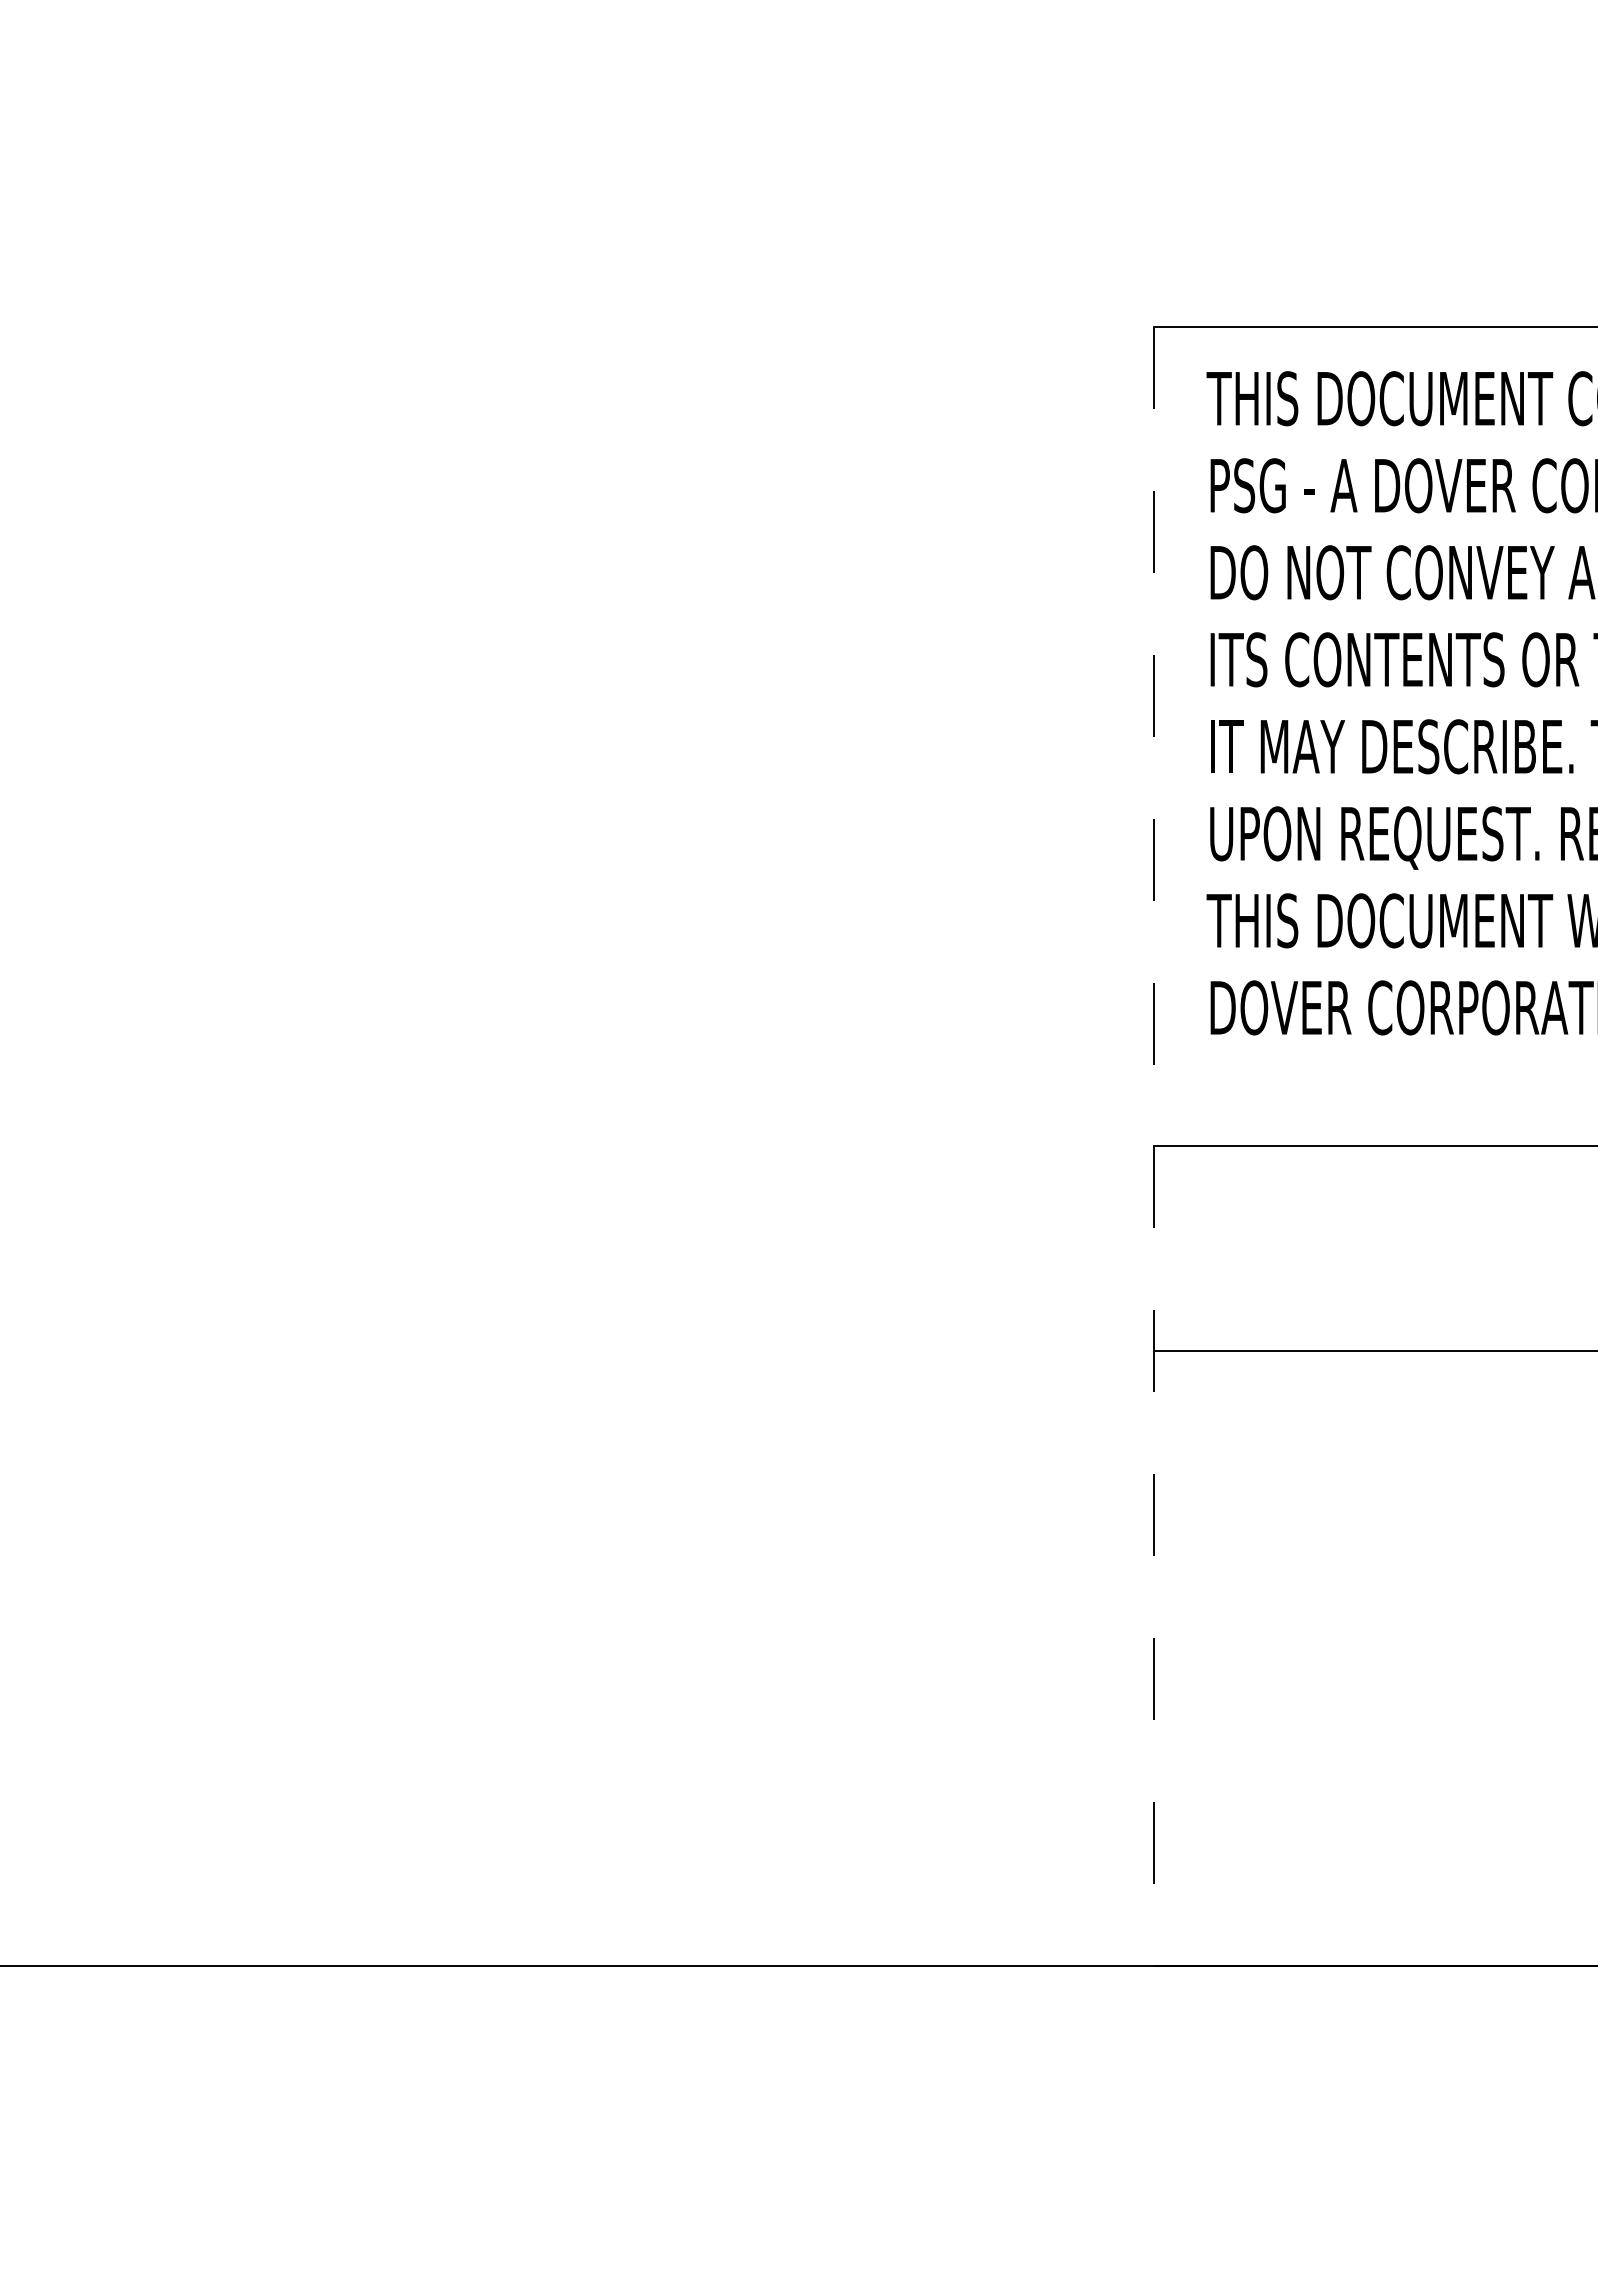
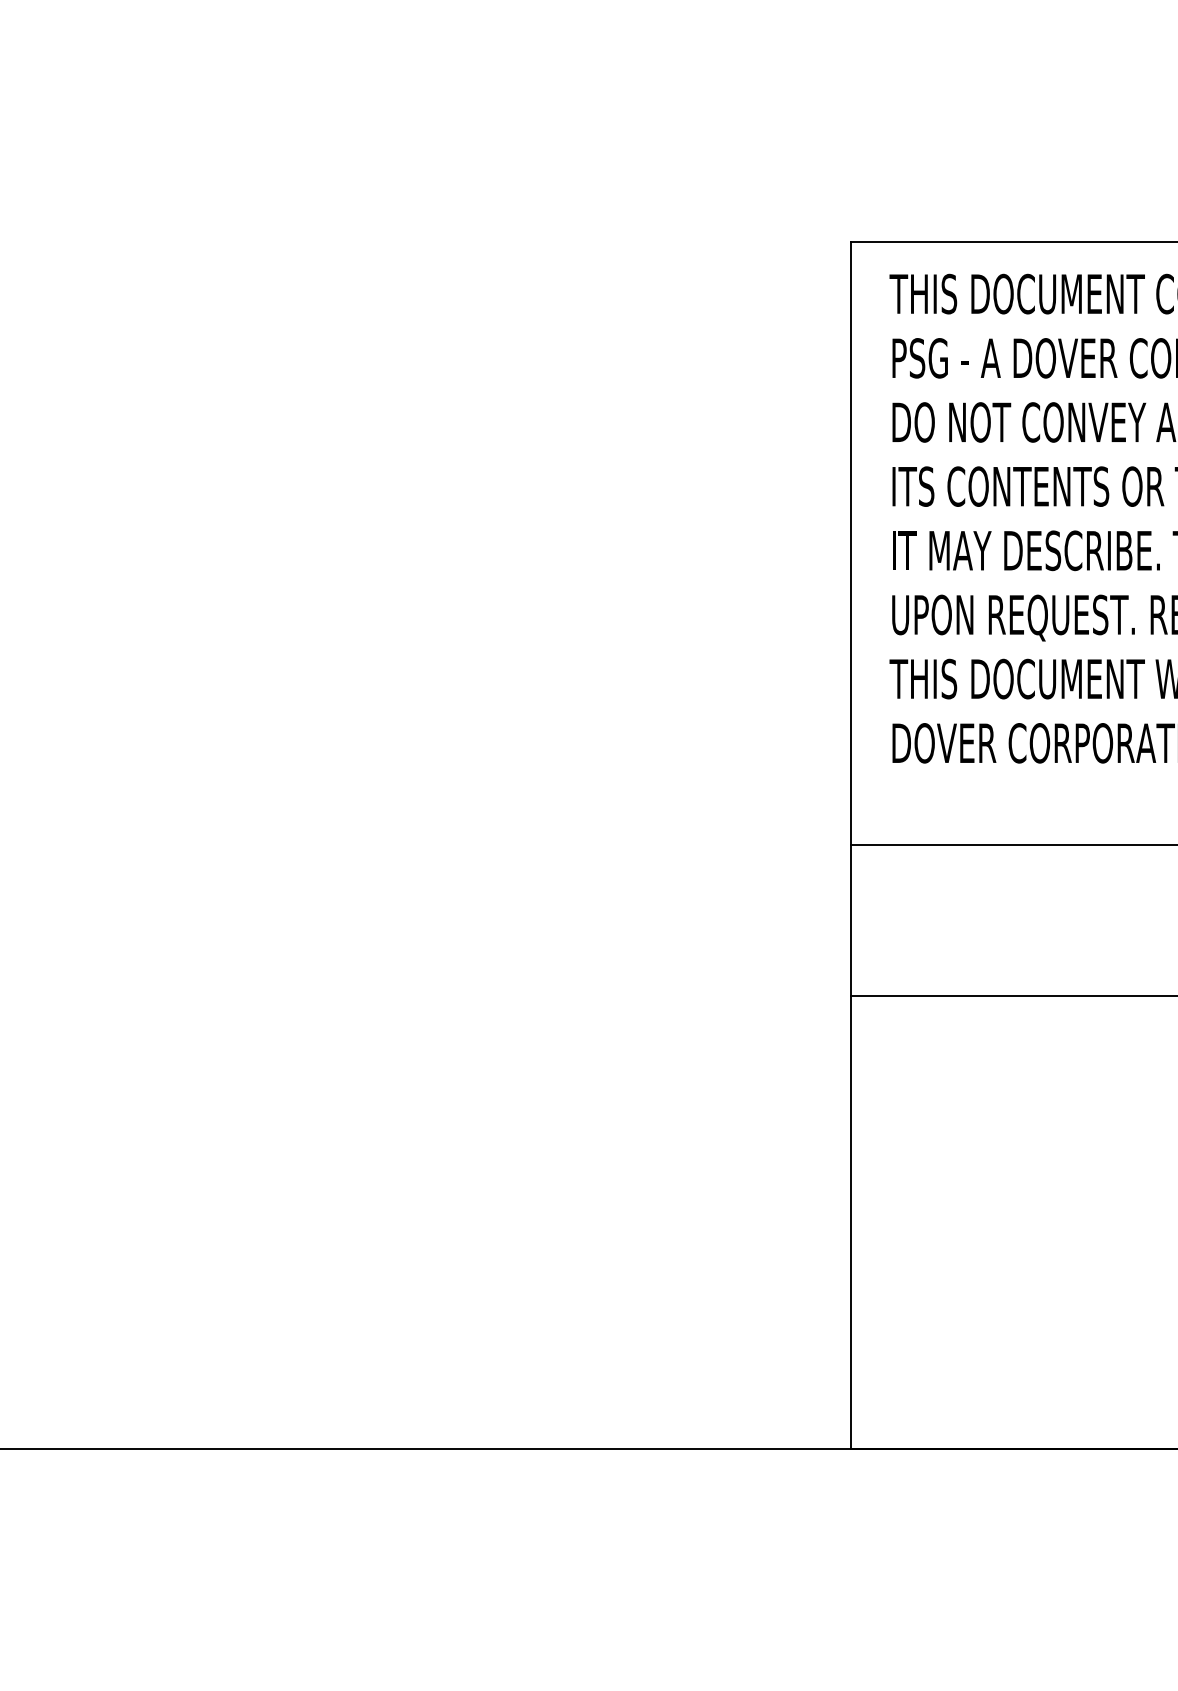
line: (1154, 1146) -> (851, 845), dashed -> solid

